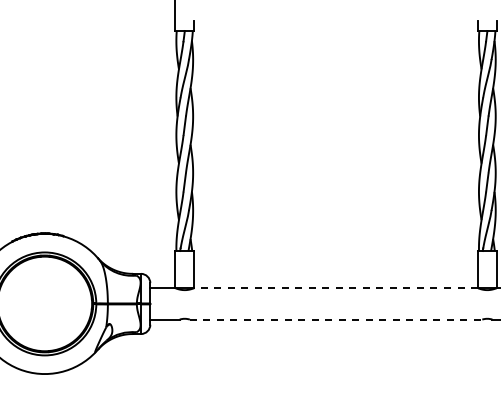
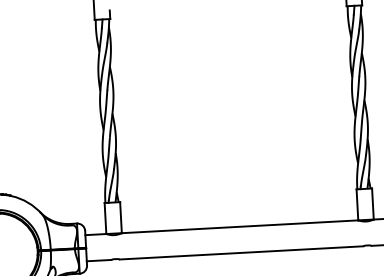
line: (336, 288) -> (240, 226), dashed -> solid
line: (336, 319) -> (241, 252), dashed -> solid

